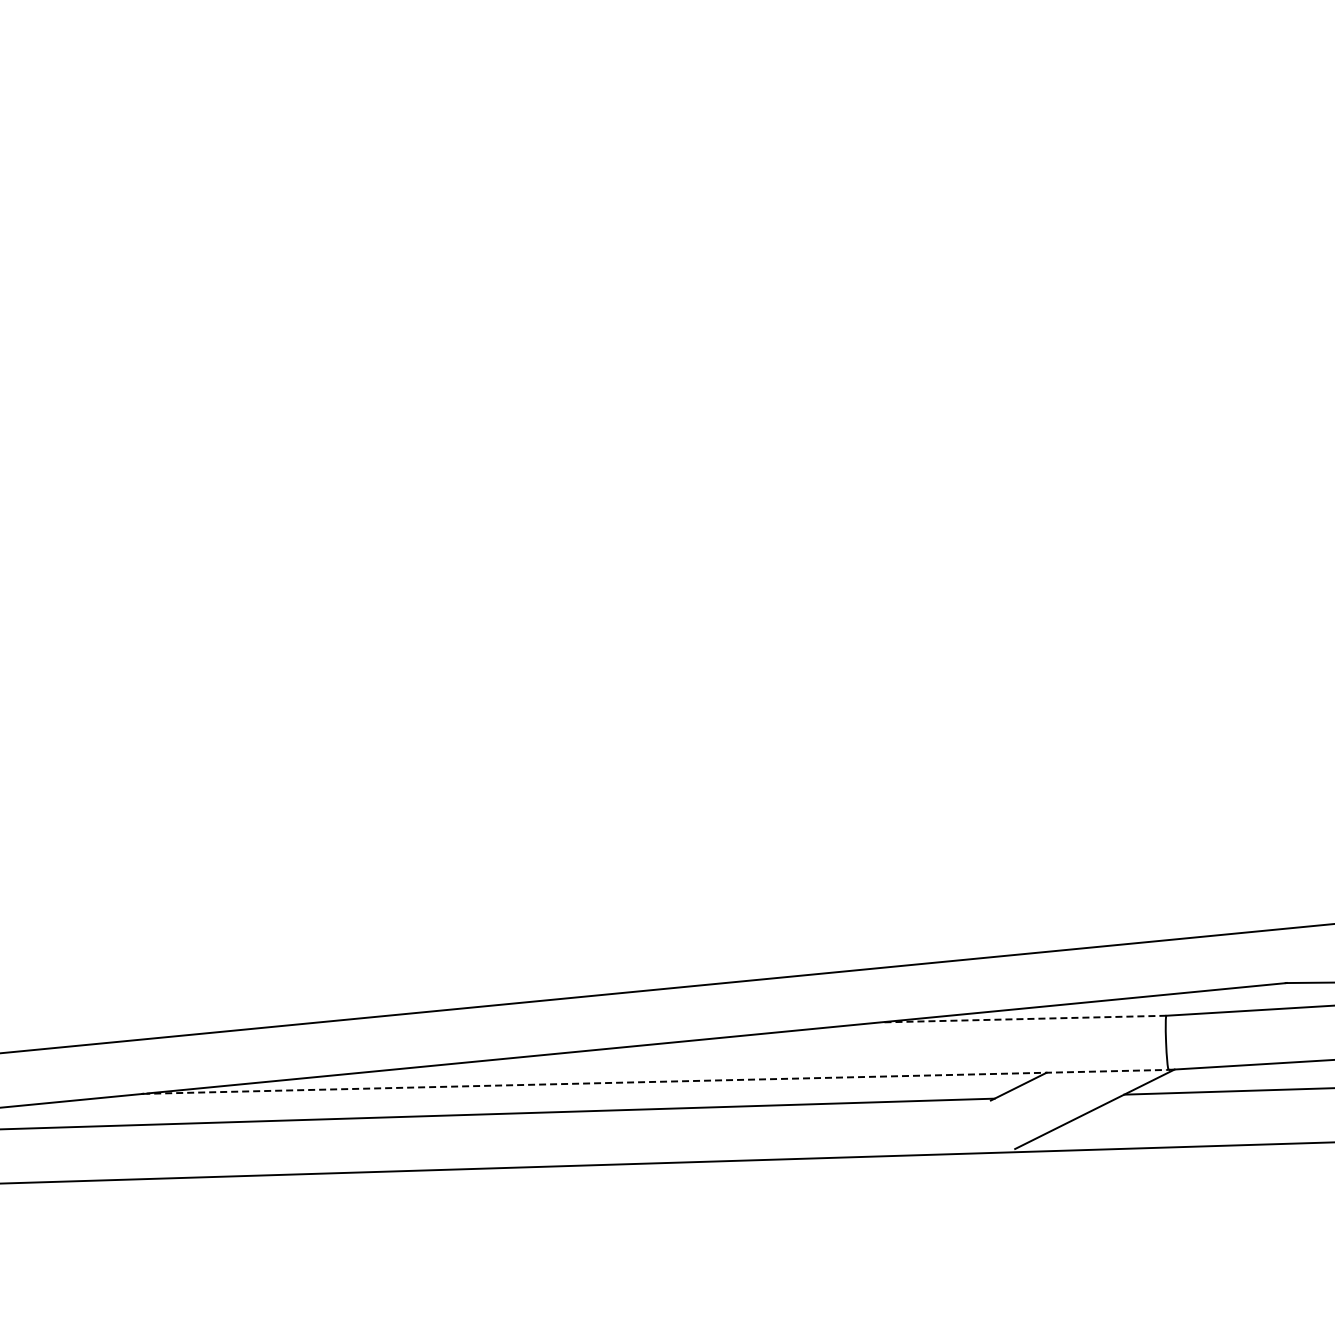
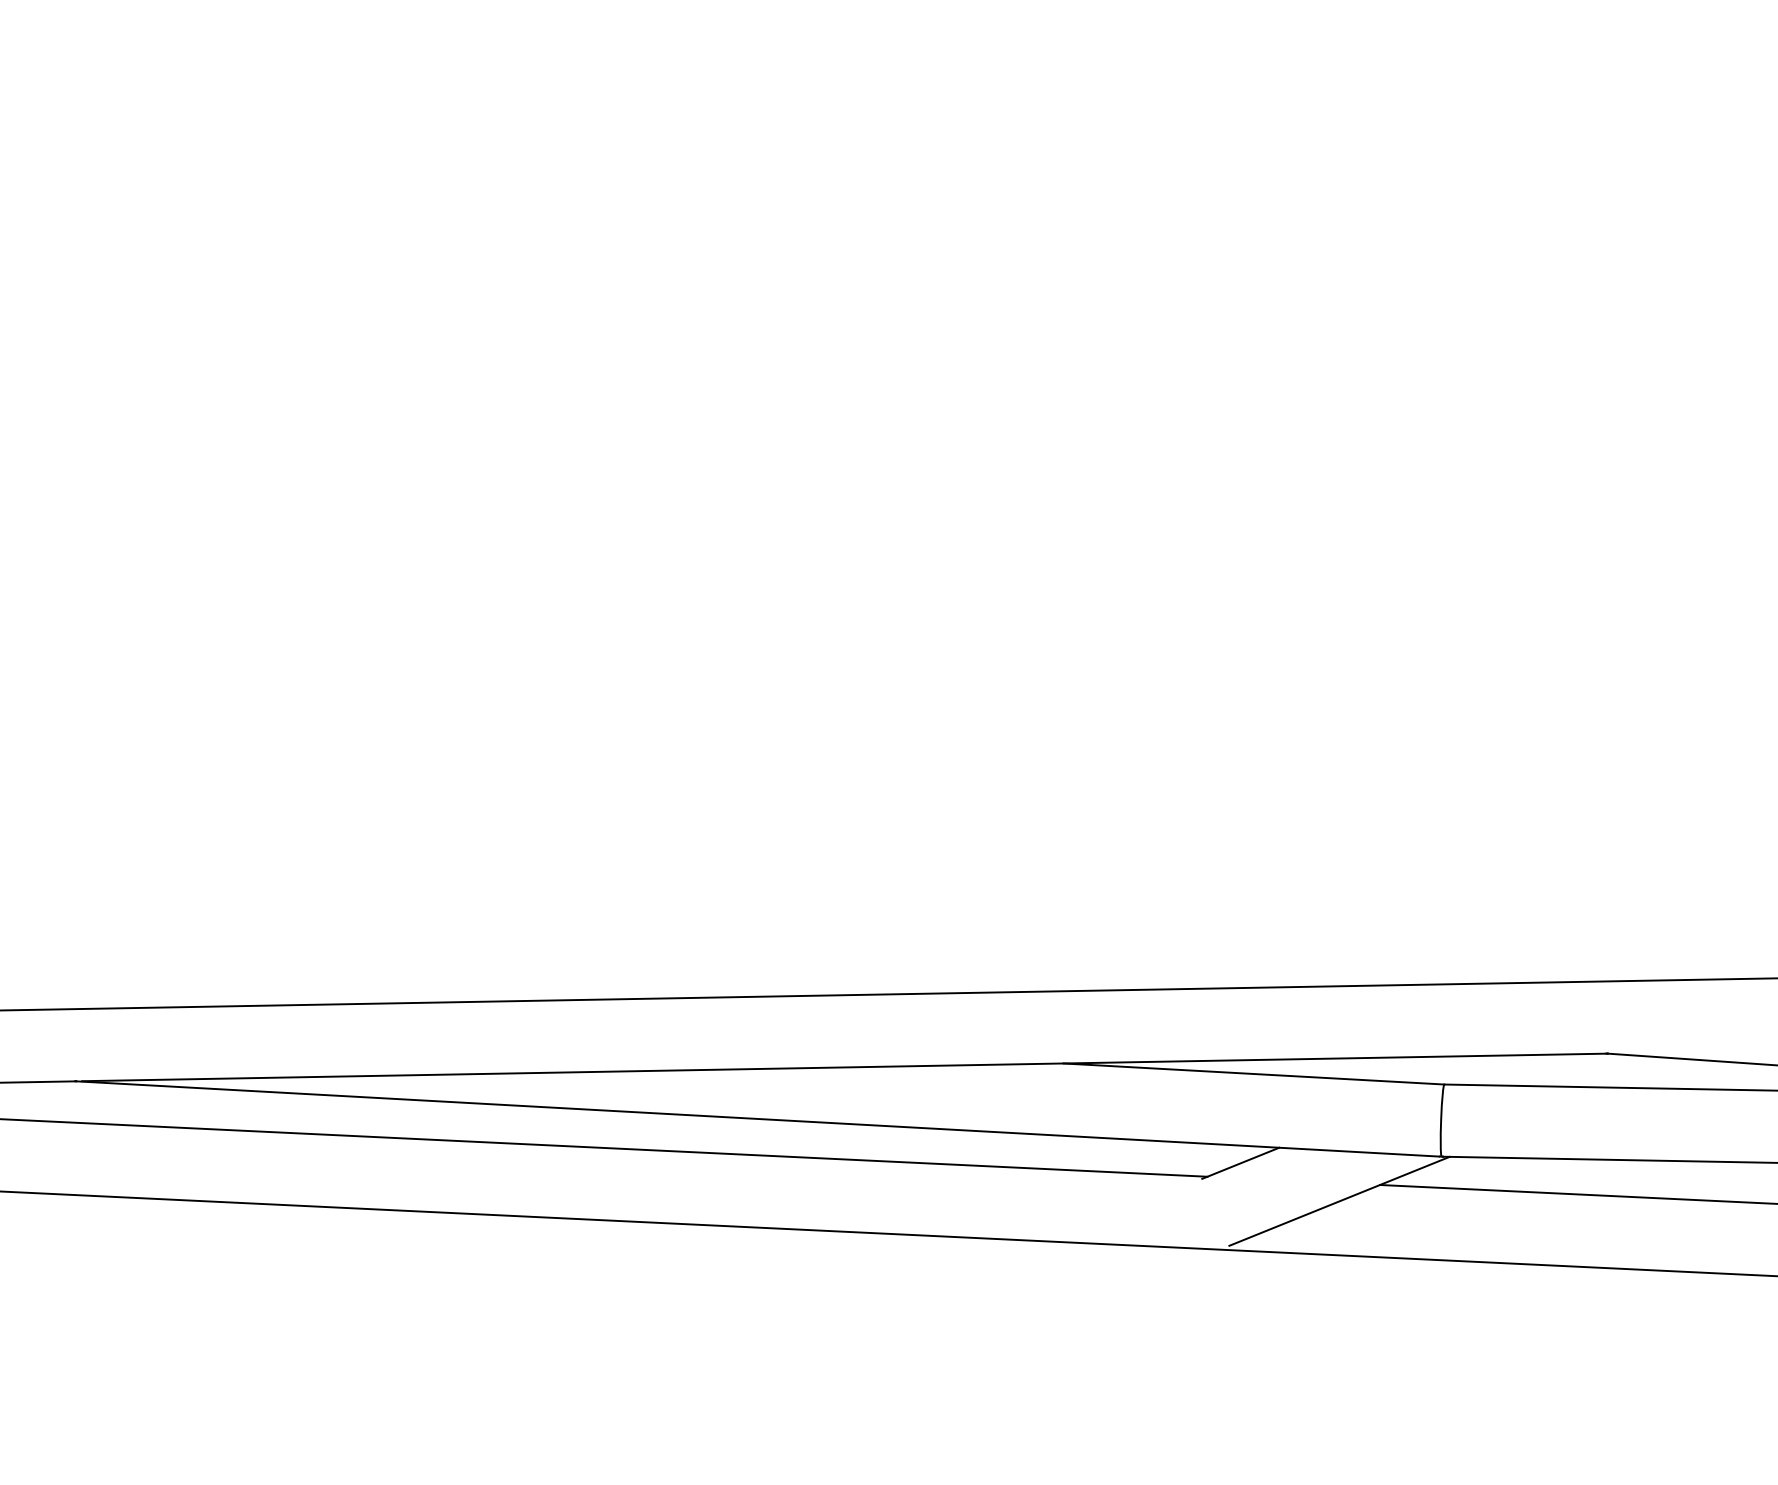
line: (1022, 1019) -> (1252, 1074), dashed -> solid
line: (654, 1081) -> (757, 1118), dashed -> solid

